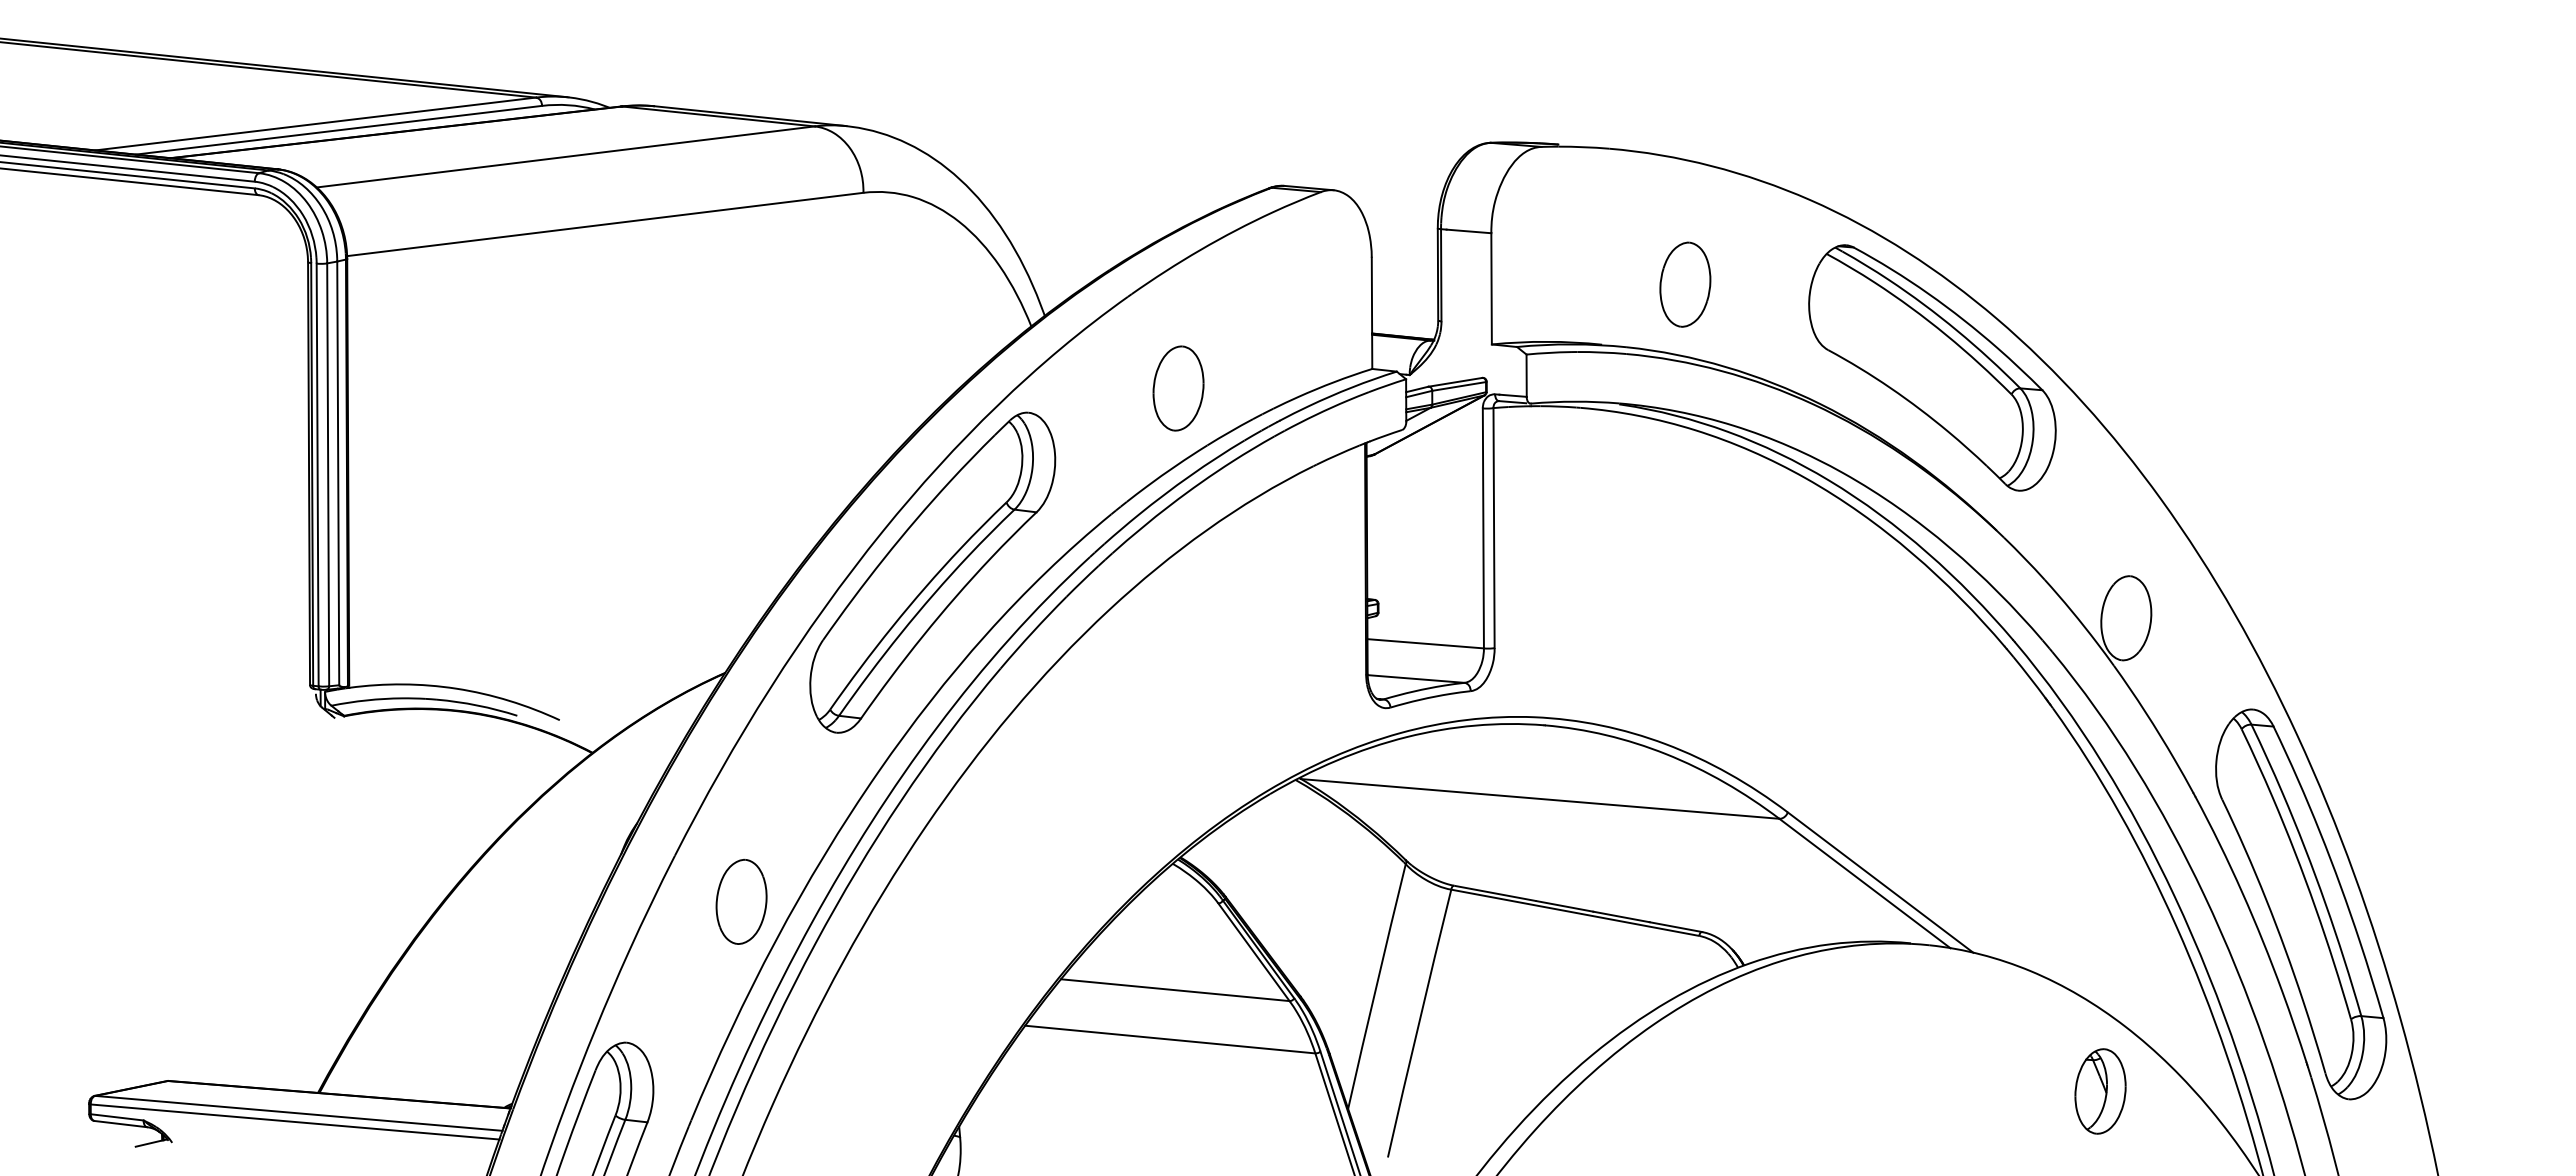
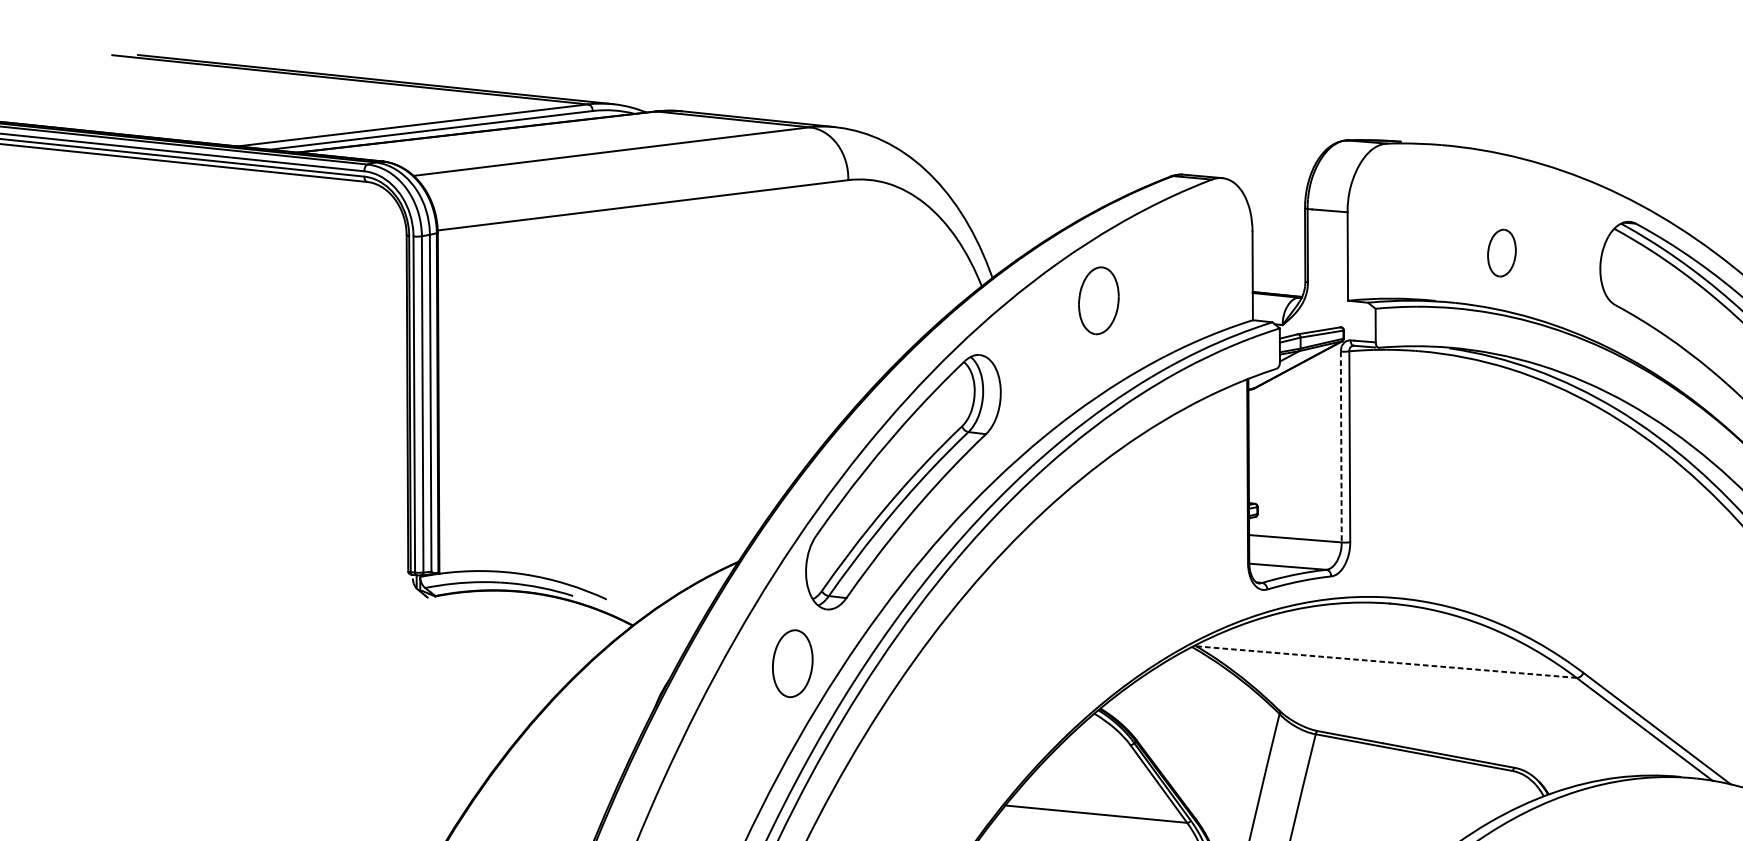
part: (1685, 284) -> (1502, 253), size x0.7
part: (1178, 388) -> (1098, 300), moved
line: (1483, 528) -> (1341, 447), solid -> dashed
line: (1539, 798) -> (1385, 661), solid -> dashed
part: (741, 901) -> (792, 663), moved

